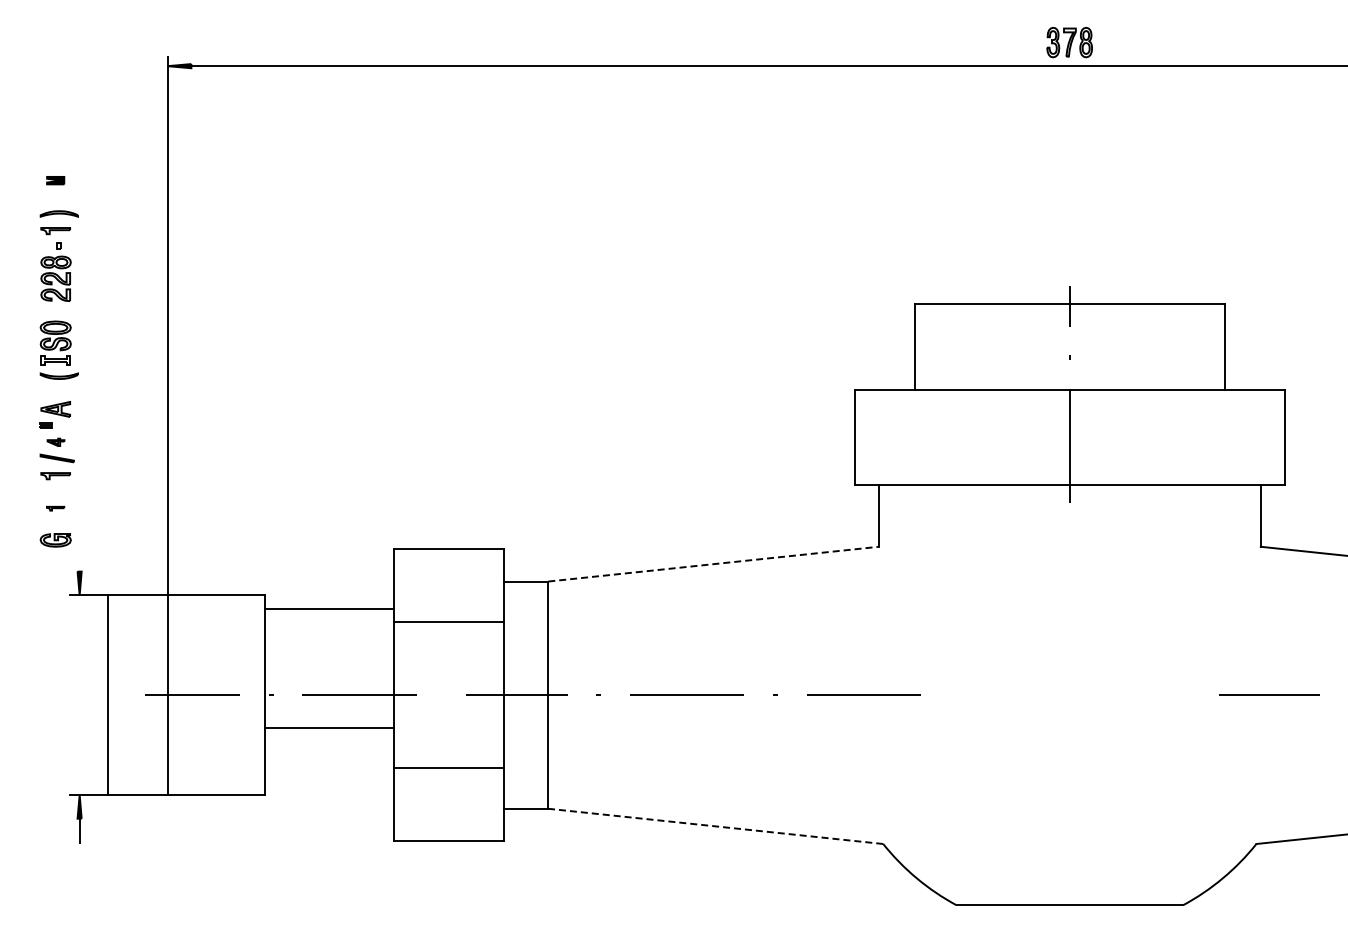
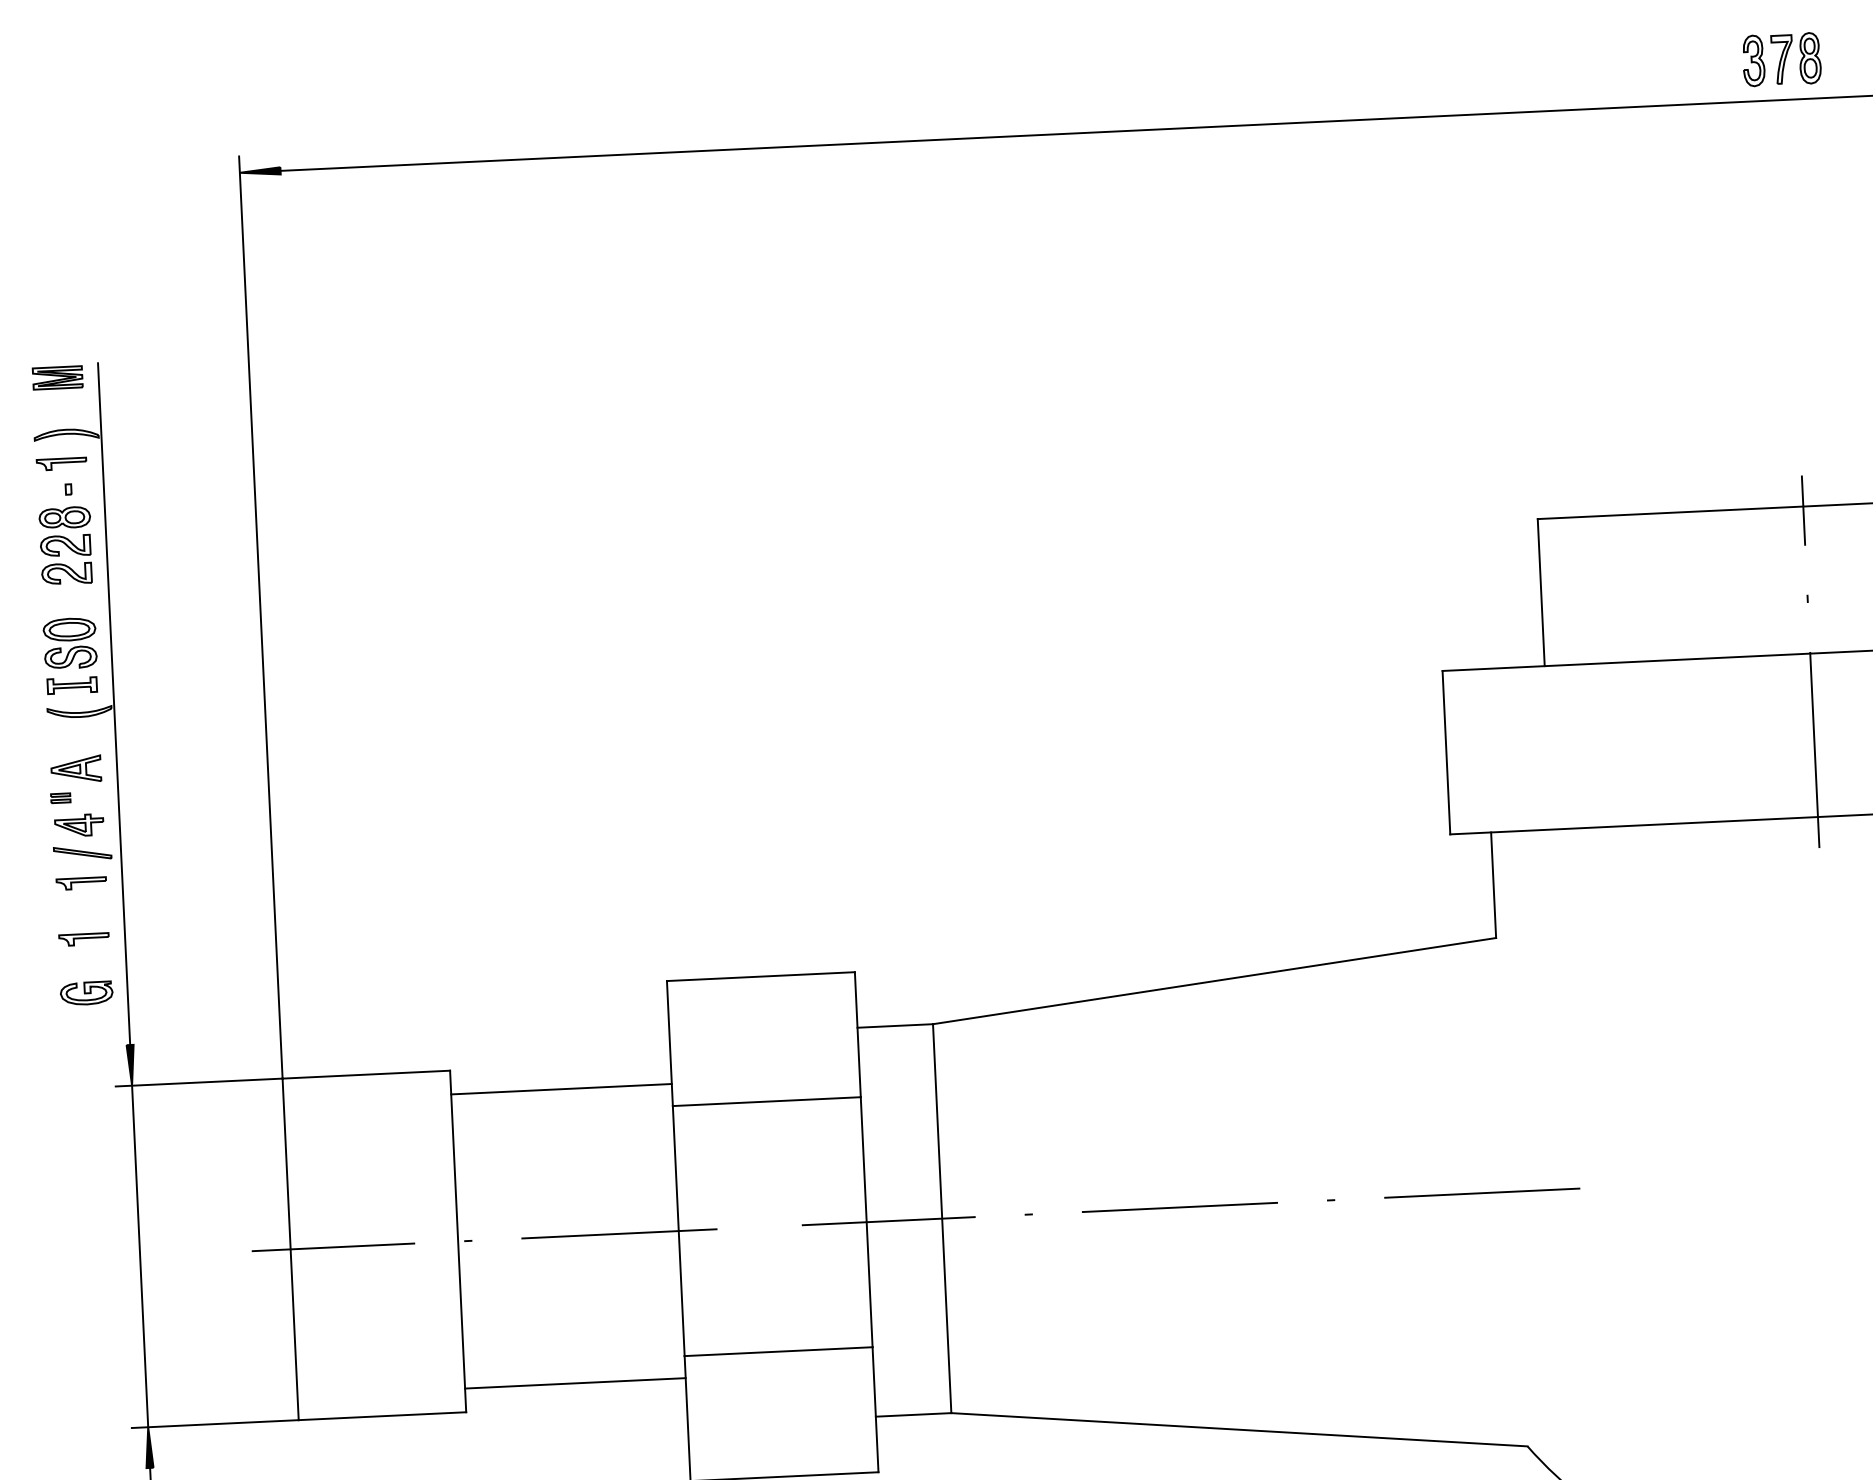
part: (55, 180) -> (57, 377), size x1.67
line: (79, 372) -> (113, 704), added
part: (55, 442) -> (78, 825), size x1.67
part: (55, 508) -> (83, 938), size x1.67
line: (714, 564) -> (1216, 981), dashed -> solid
line: (107, 694) -> (139, 1255), moved
line: (329, 728) -> (574, 1384), moved
line: (715, 826) -> (1239, 1429), dashed -> solid

